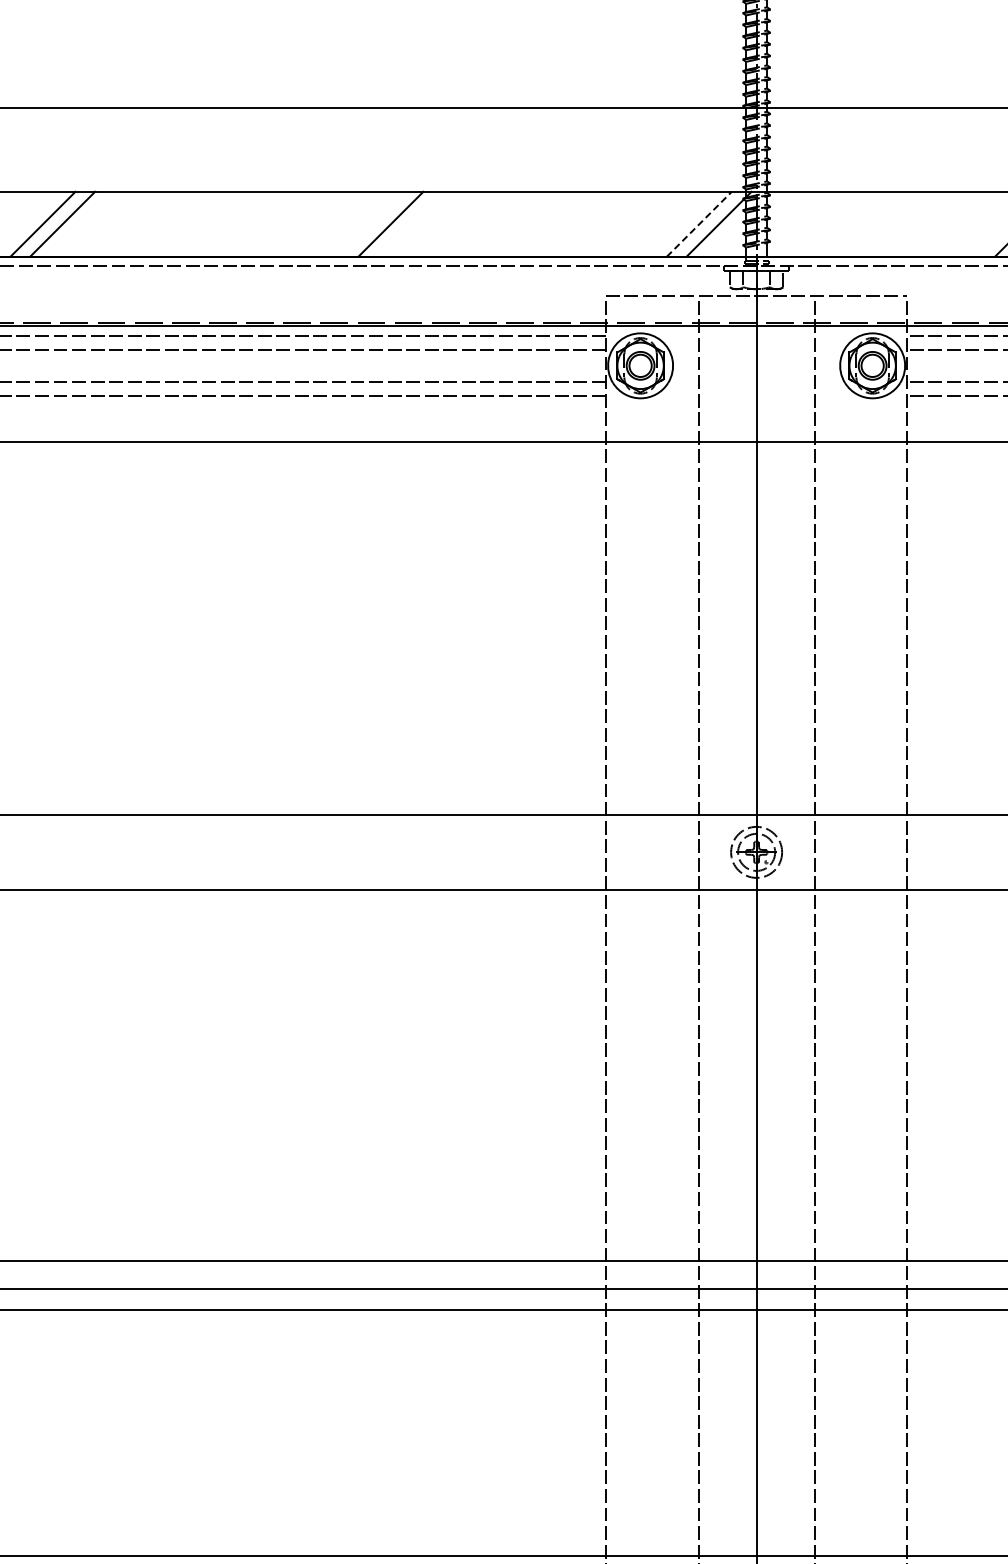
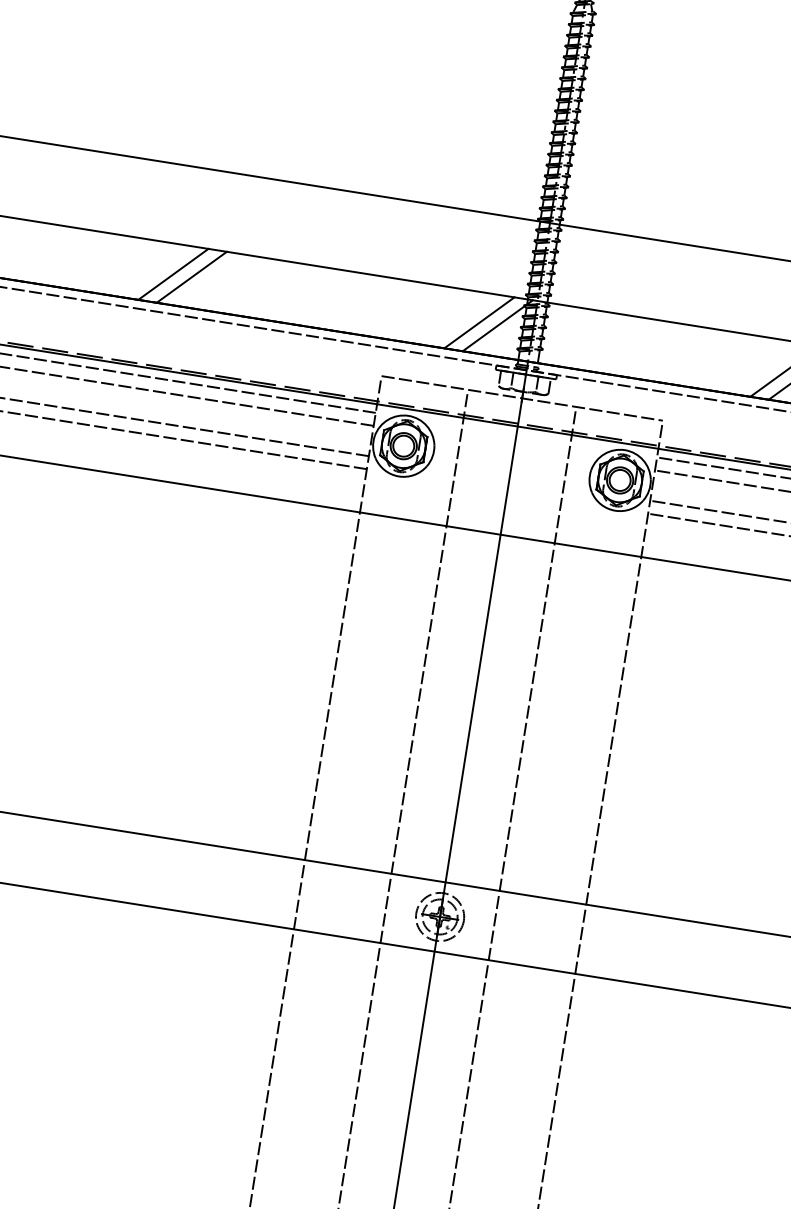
line: (370, 223) -> (172, 273), added
line: (699, 224) -> (479, 323), dashed -> solid

